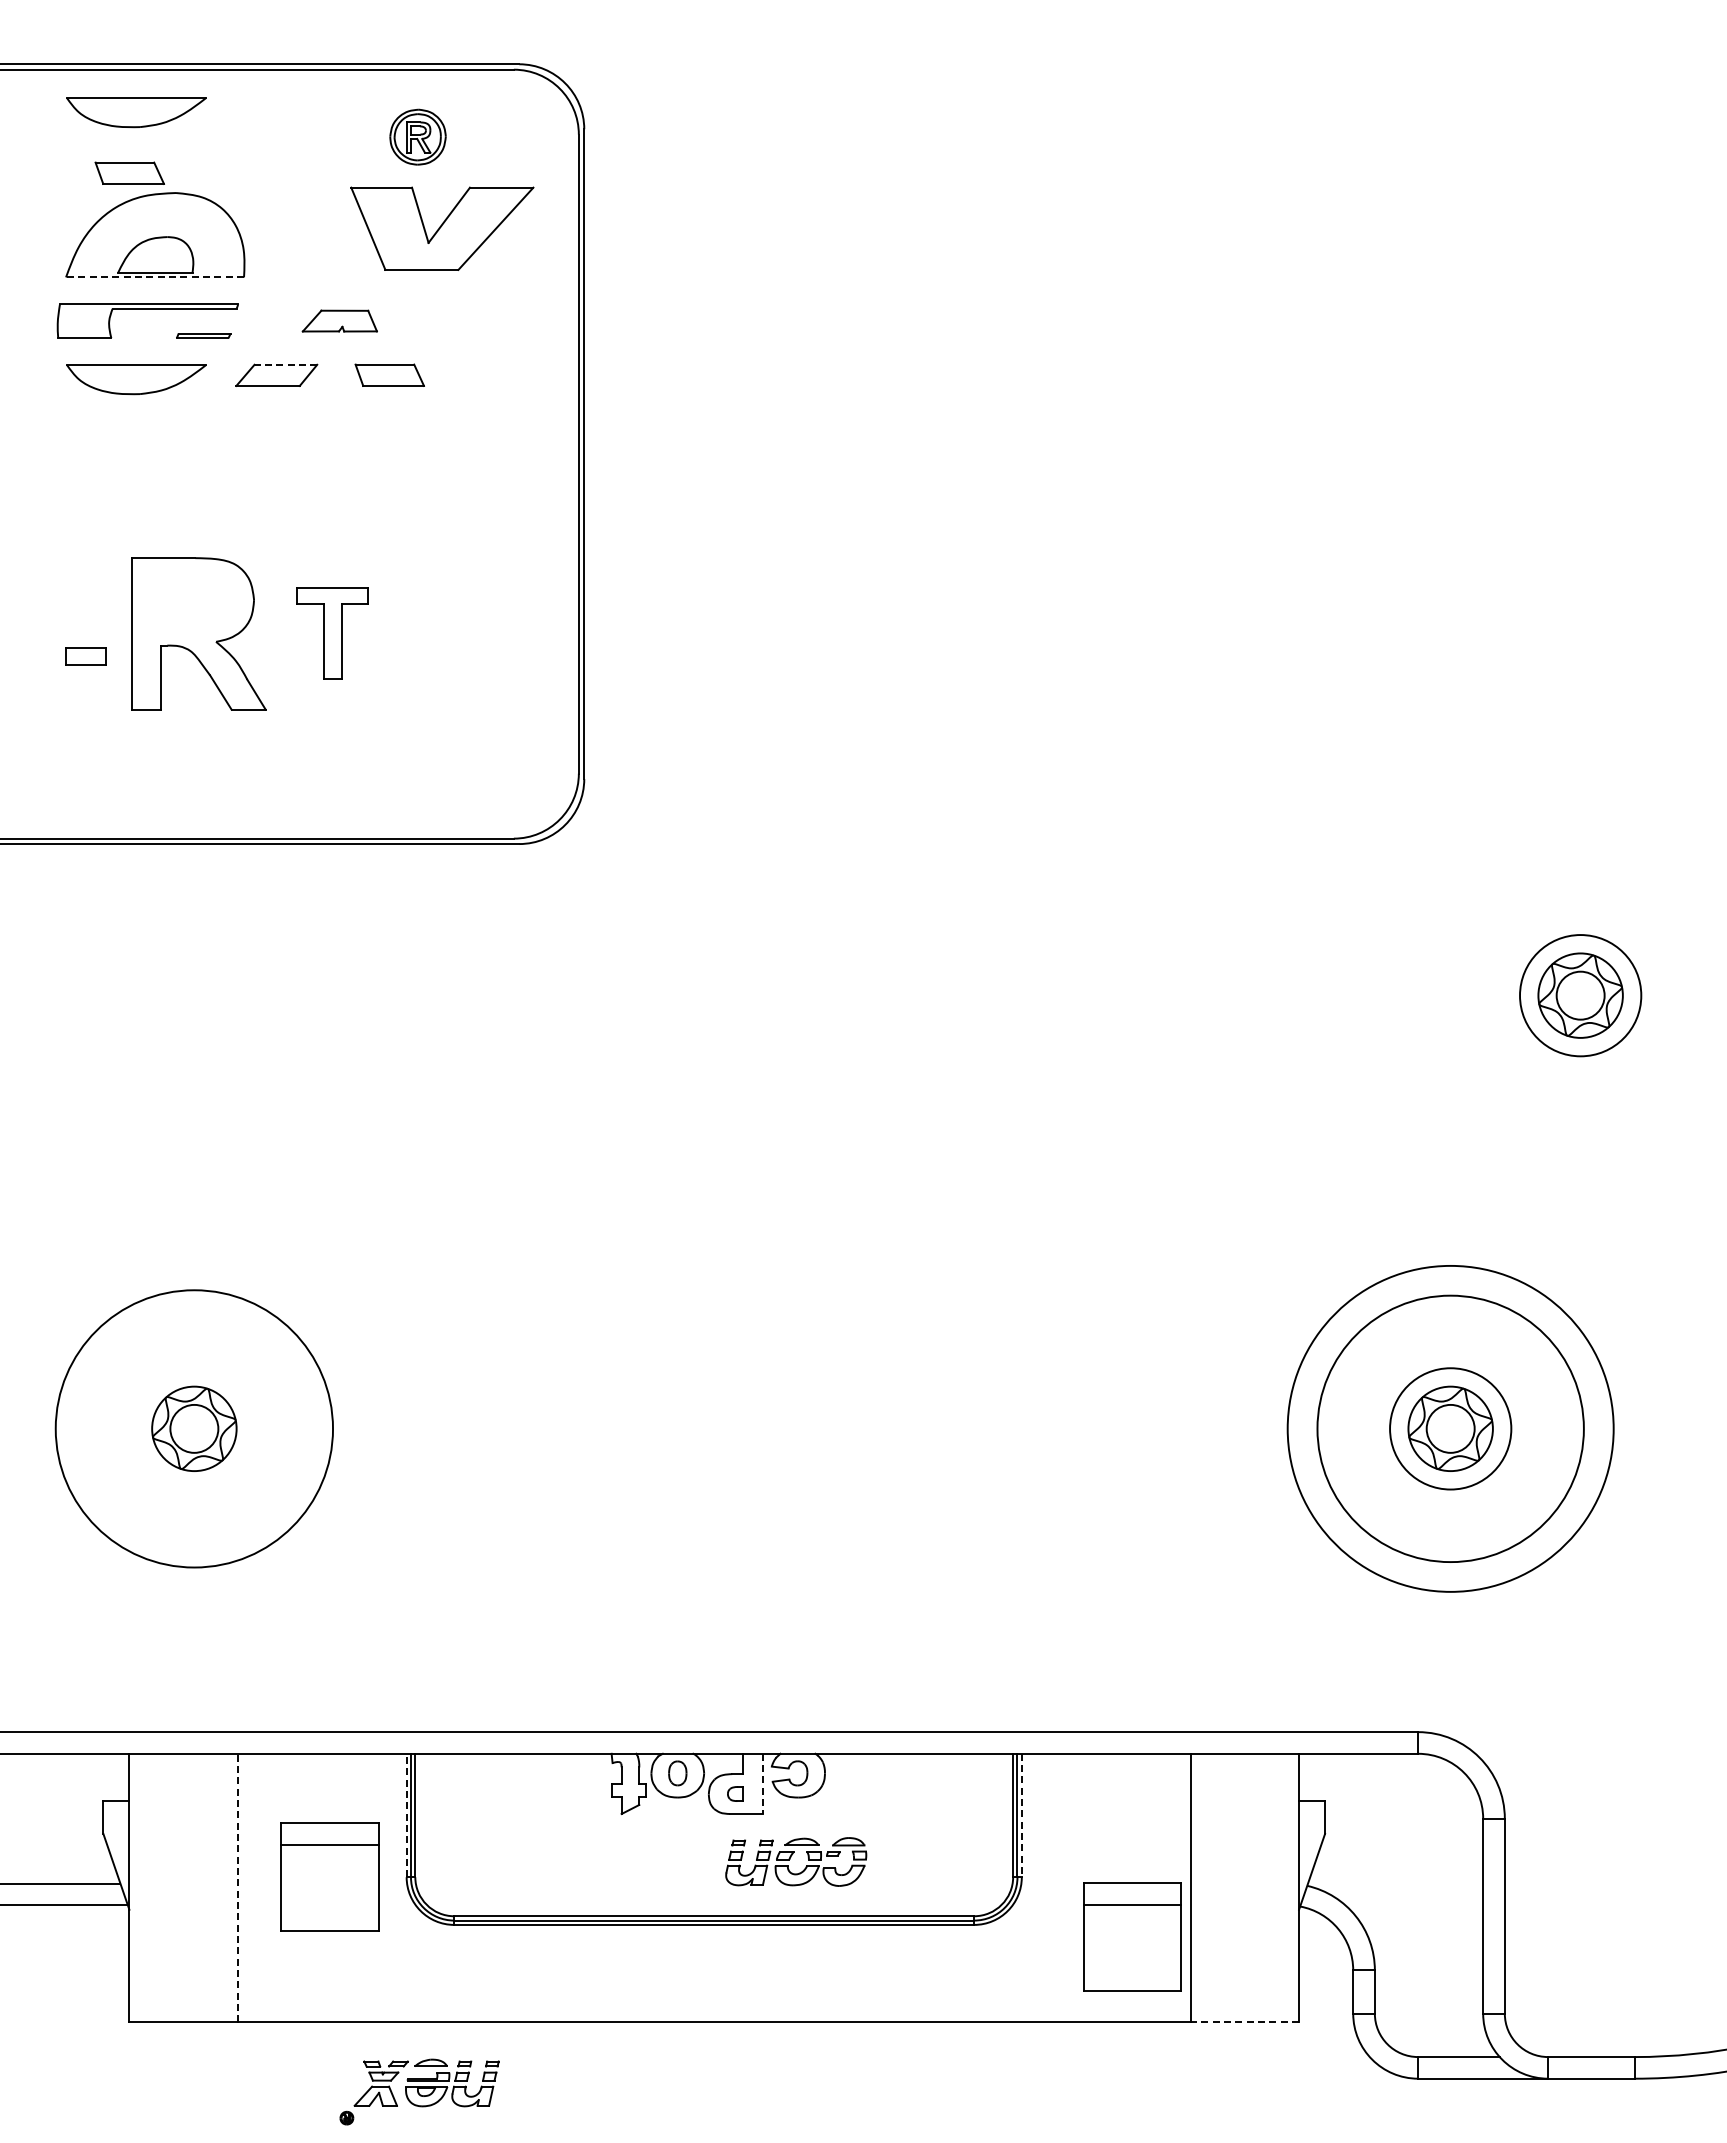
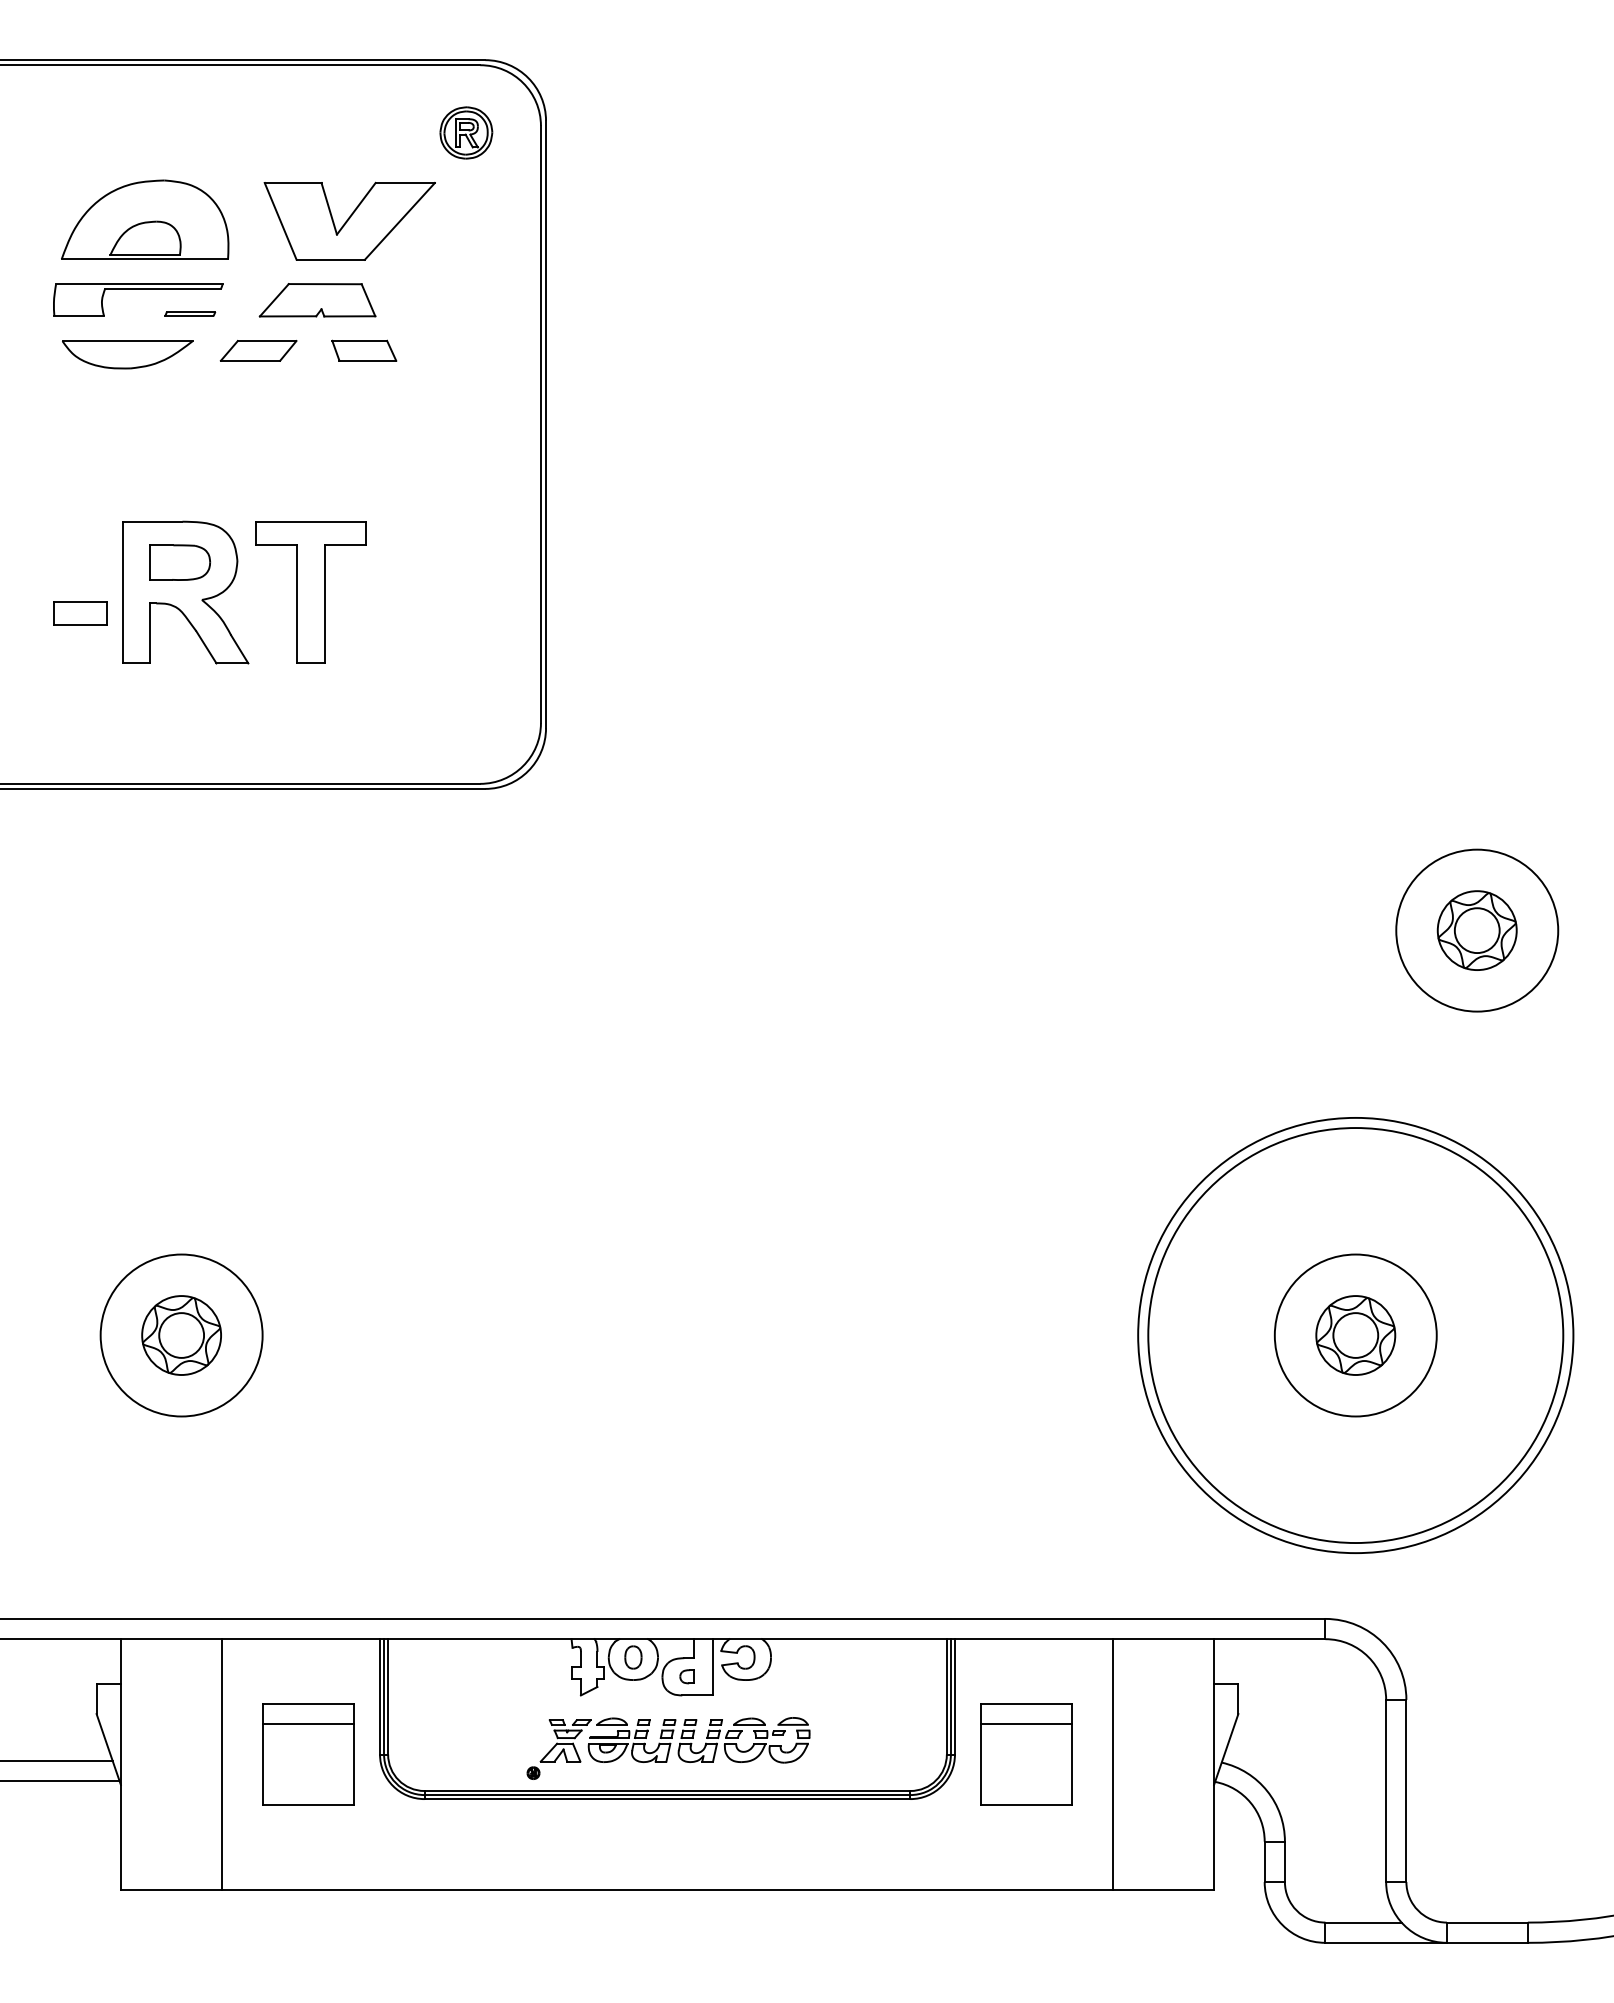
part: (136, 112) -> (127, 105), removed
part: (417, 136) -> (465, 132), moved
part: (129, 172) -> (121, 161), removed
part: (442, 228) -> (349, 221), moved
line: (154, 277) -> (144, 259), dashed -> solid
part: (339, 320) -> (317, 299), size x1.67
line: (285, 364) -> (266, 340), dashed -> solid
part: (192, 601) -> (179, 562), added
part: (332, 633) -> (310, 592), size x1.67
part: (85, 656) -> (79, 613), size x1.43
circle: (1580, 995) -> (1477, 930), size x1.43
circle: (194, 1428) -> (181, 1335), size x0.62
circle: (1450, 1428) -> (1355, 1335), size x1.43
circle: (1450, 1428) -> (1355, 1335), size x1.43
circle: (1450, 1428) -> (1355, 1335), size x1.67
line: (762, 1784) -> (712, 1667), dashed -> solid
line: (406, 1815) -> (379, 1696), dashed -> solid
line: (1021, 1815) -> (954, 1696), dashed -> solid
line: (237, 1887) -> (221, 1764), dashed -> solid
part: (1132, 1936) -> (1026, 1753), moved
line: (1244, 2022) -> (1163, 1890), dashed -> solid
part: (419, 2091) -> (601, 1748), moved

